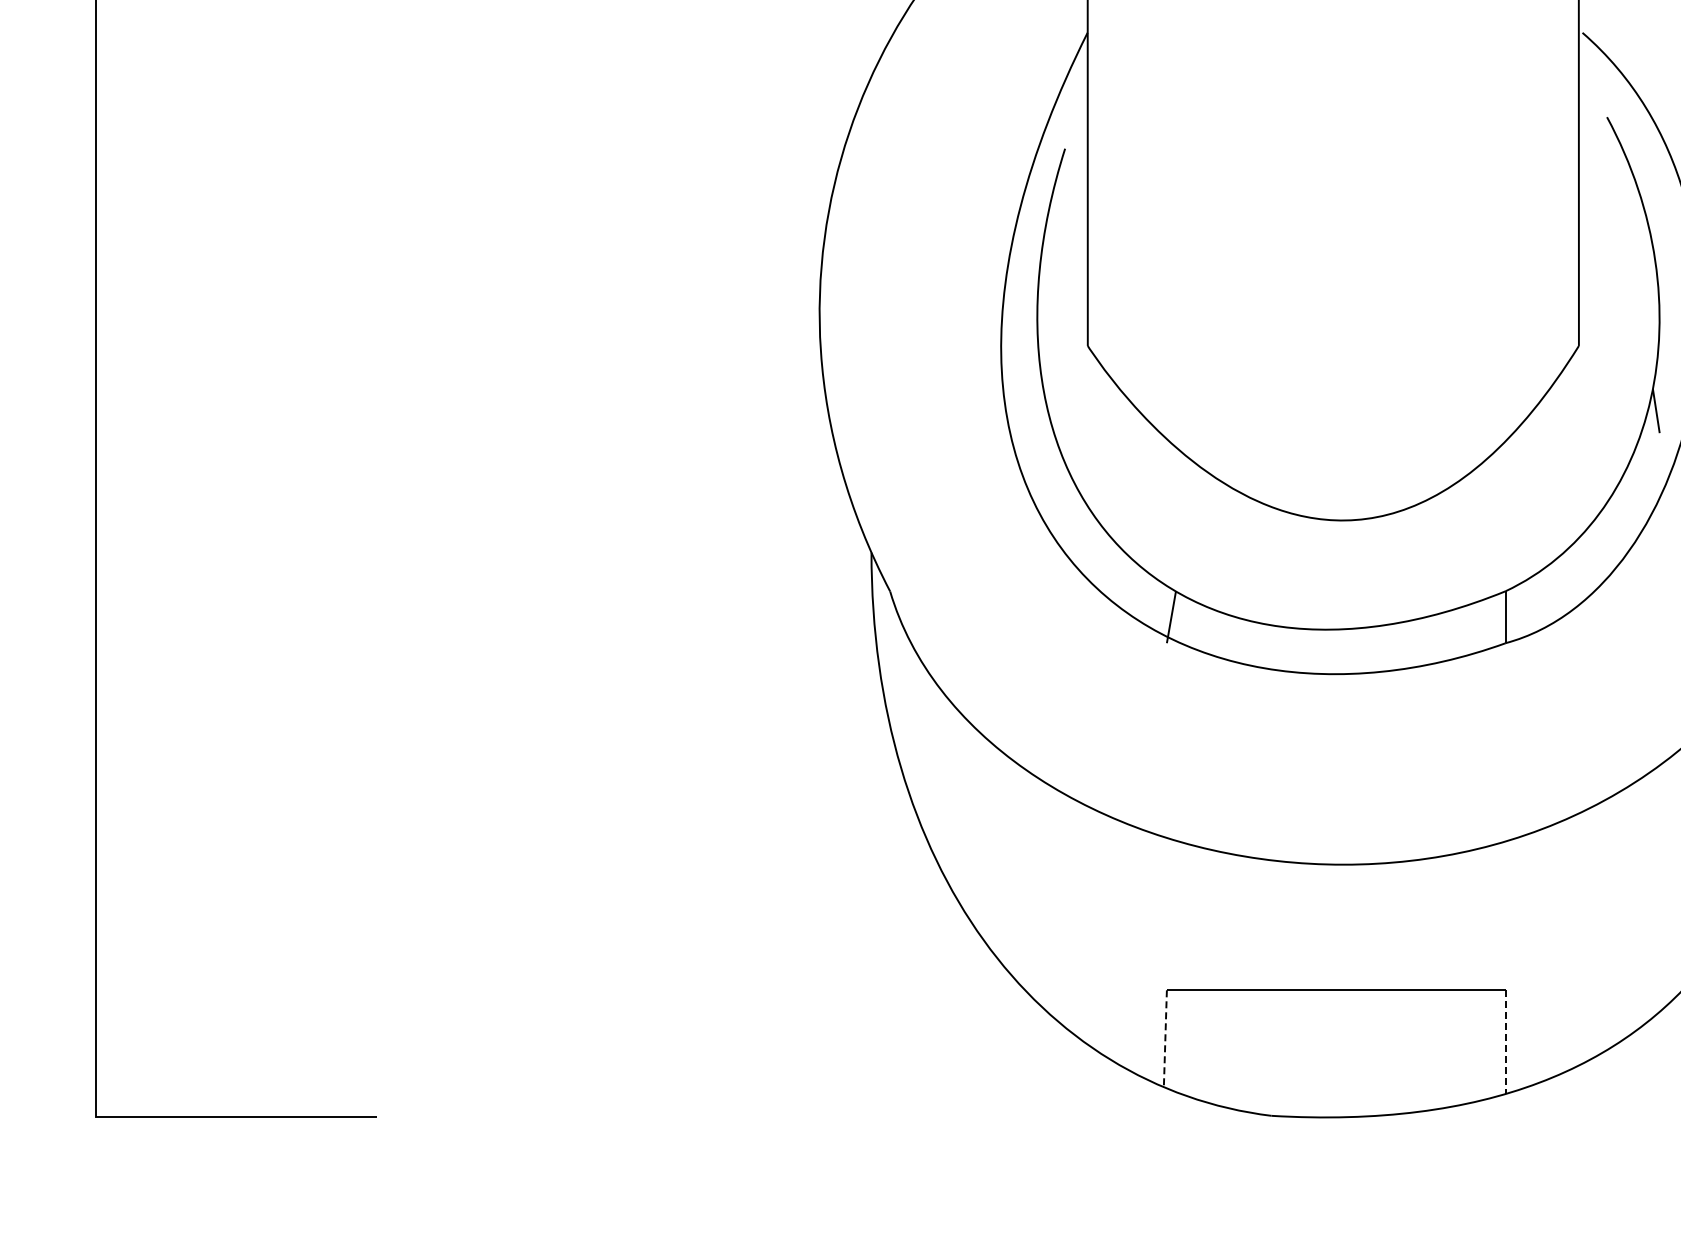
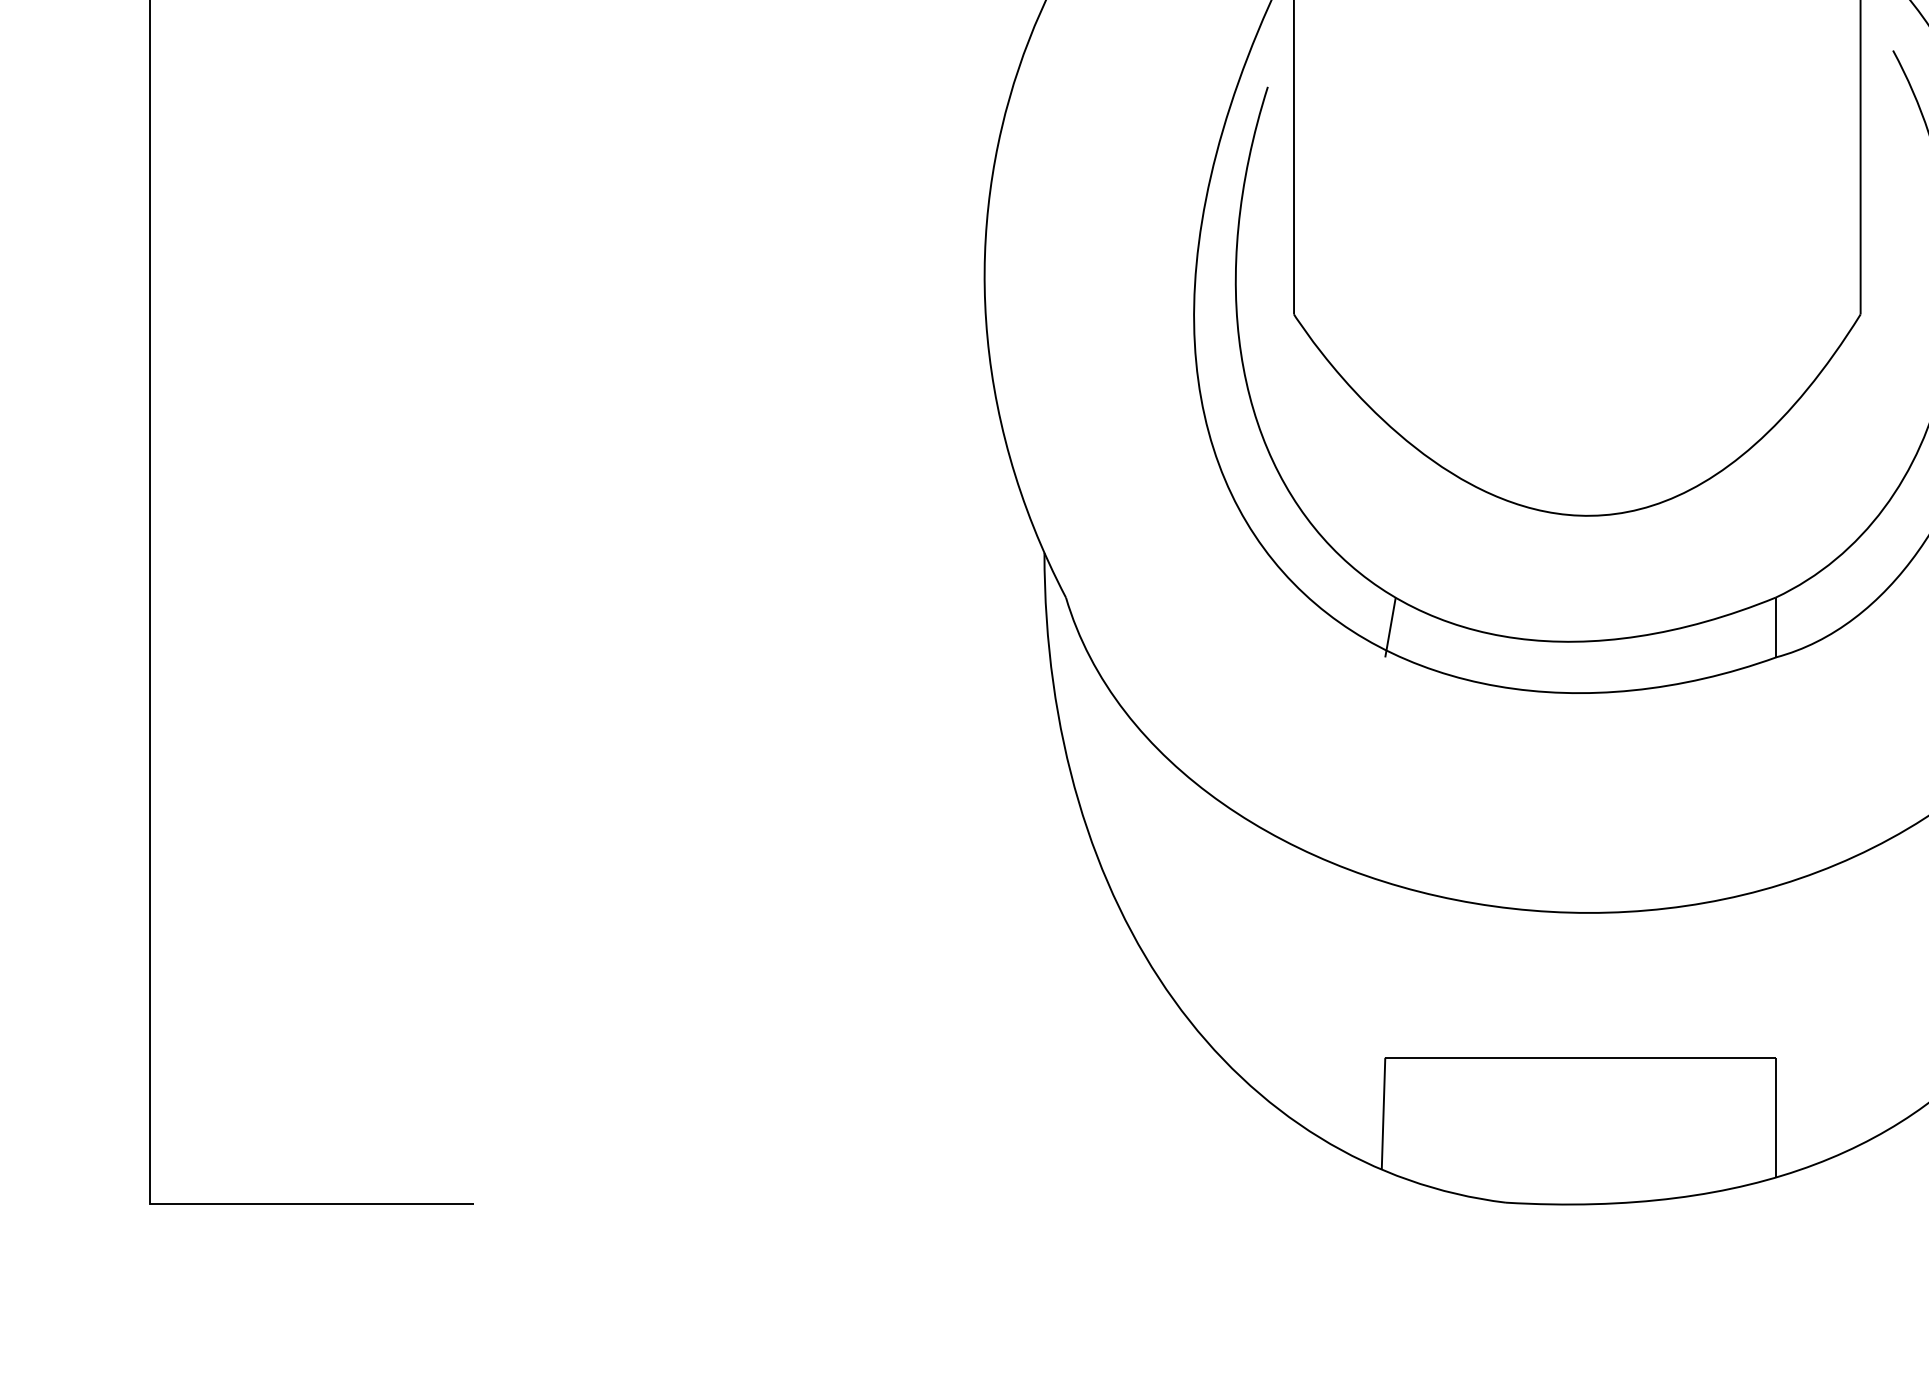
line: (1165, 1039) -> (1383, 1114), dashed -> solid
line: (1505, 1042) -> (1775, 1118), dashed -> solid

